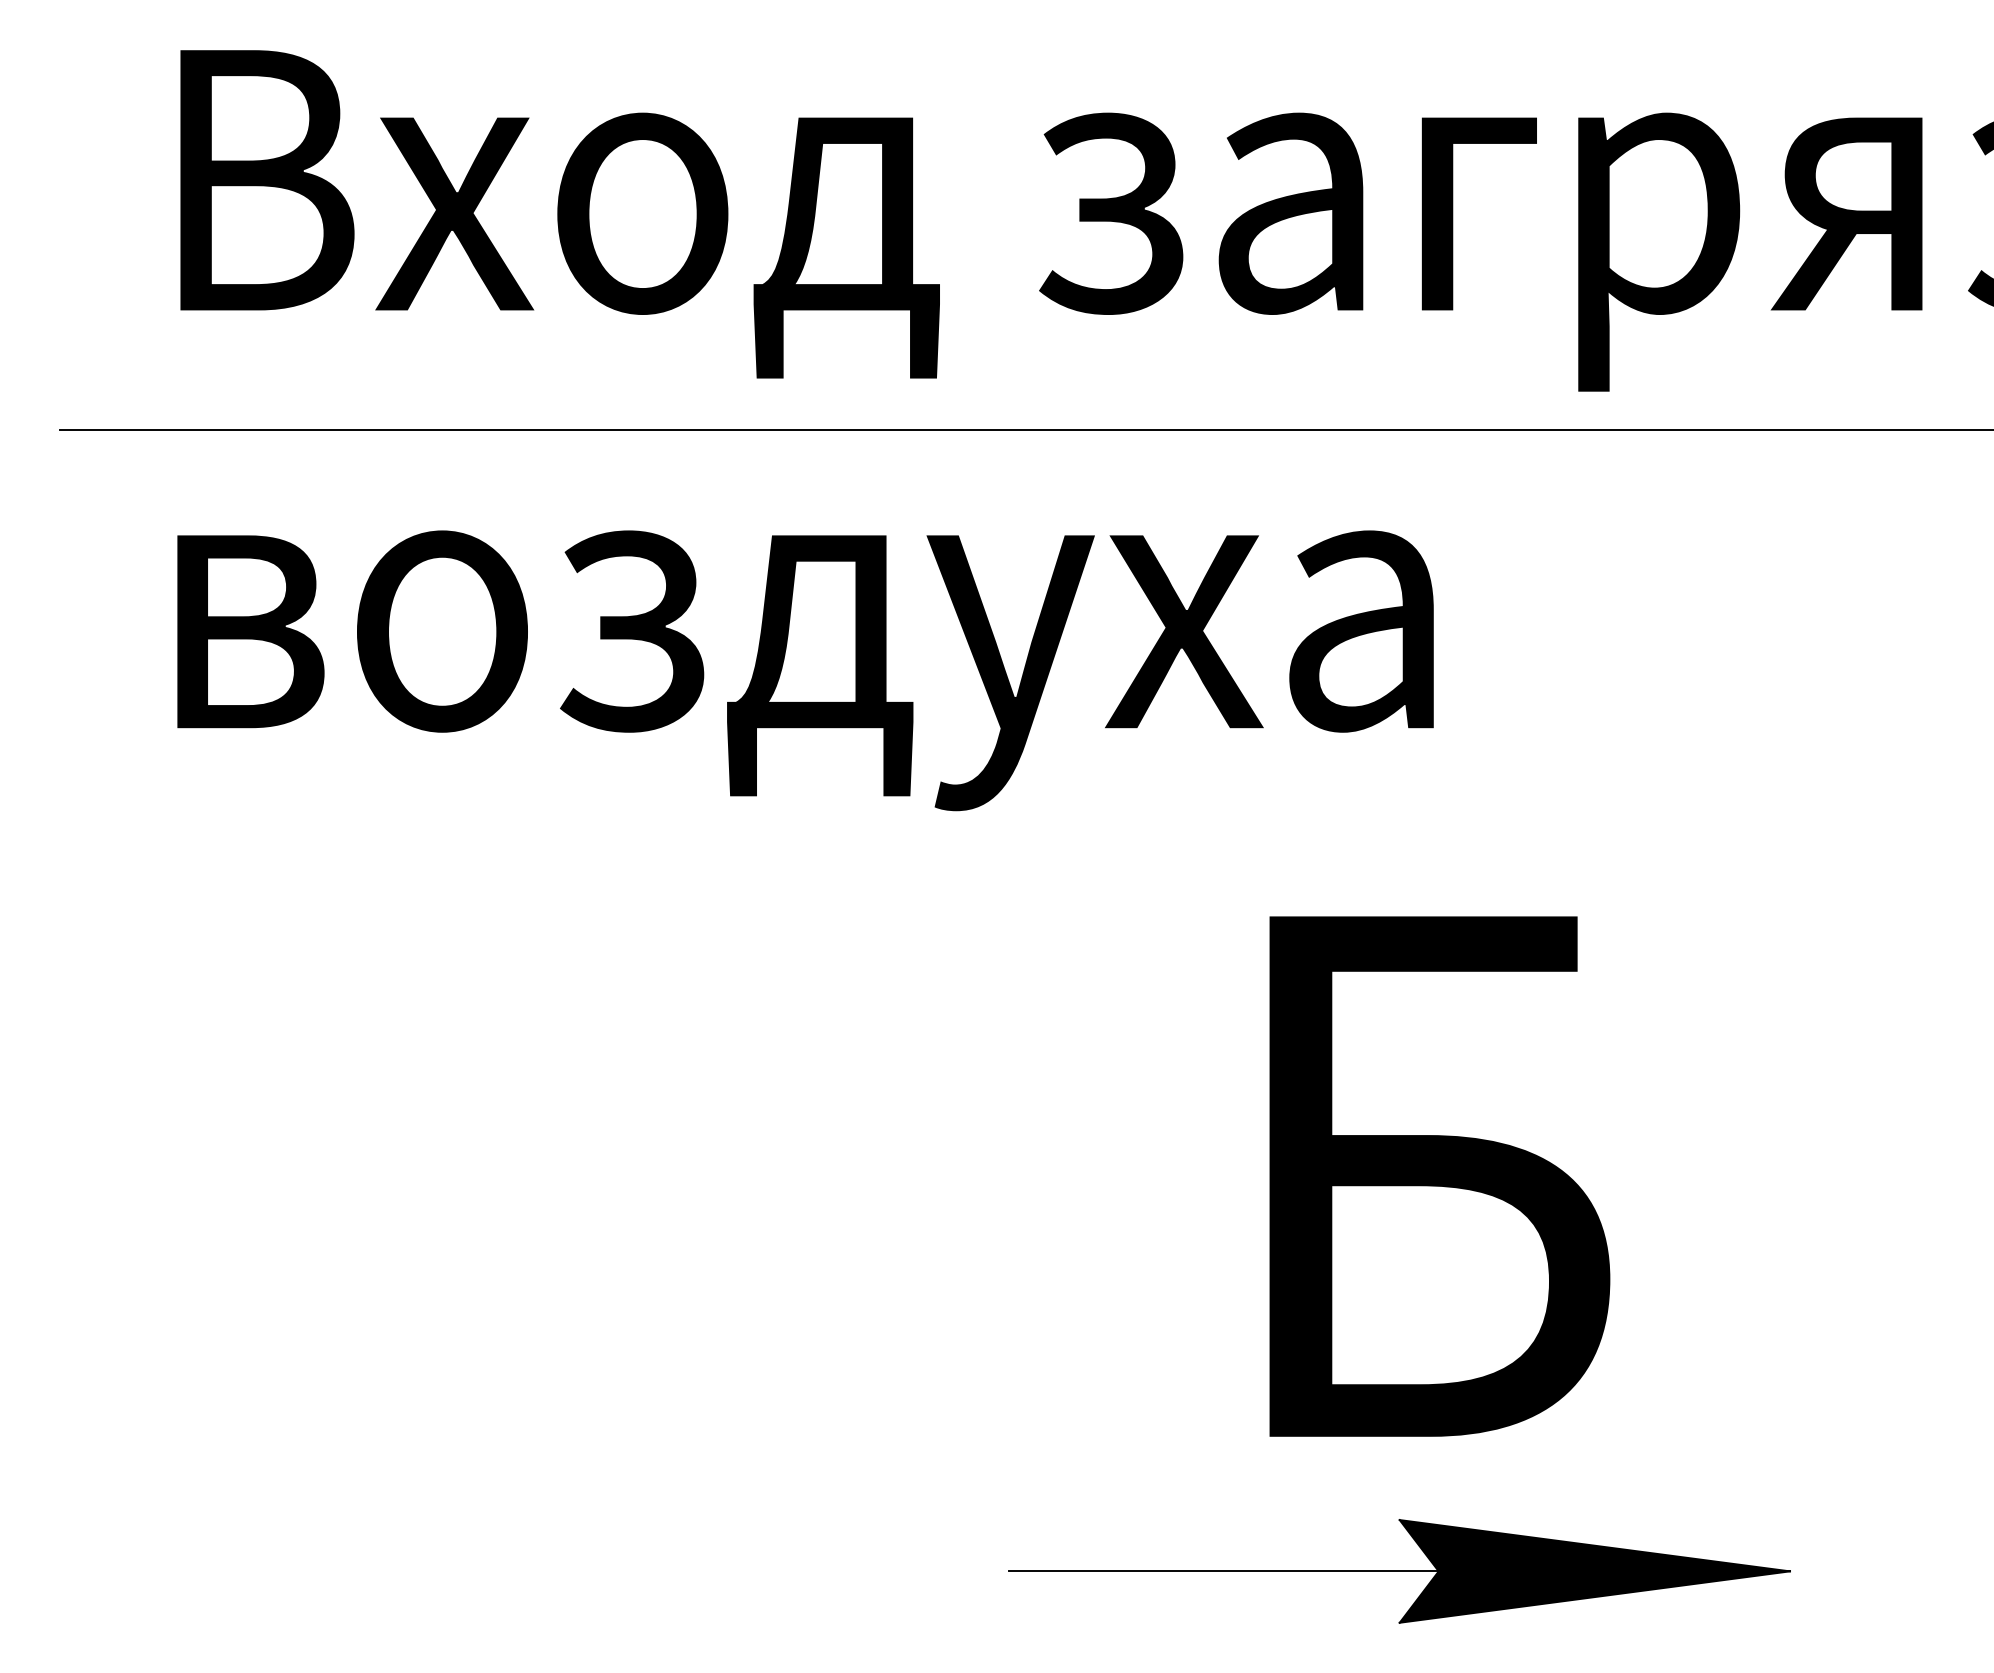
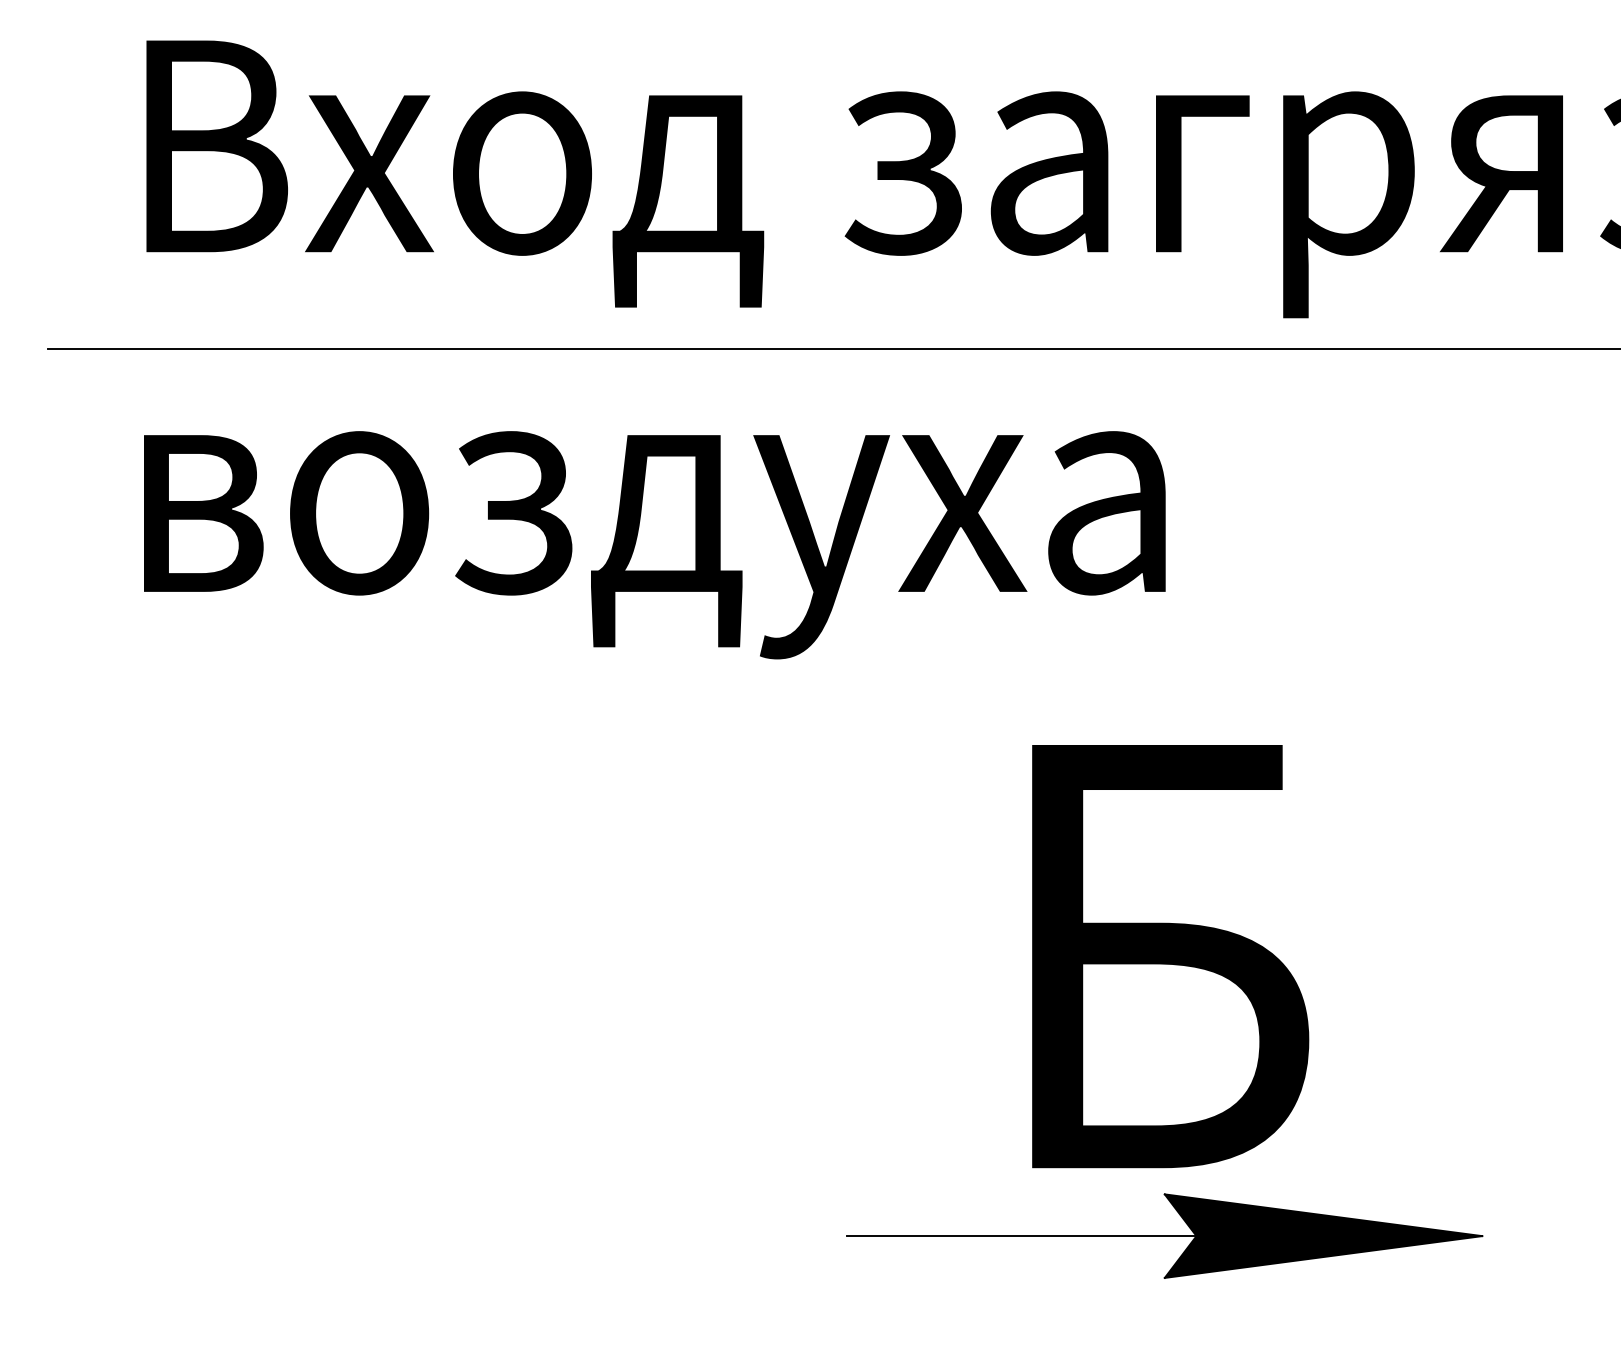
part: (1399, 1571) -> (1164, 1236), moved

